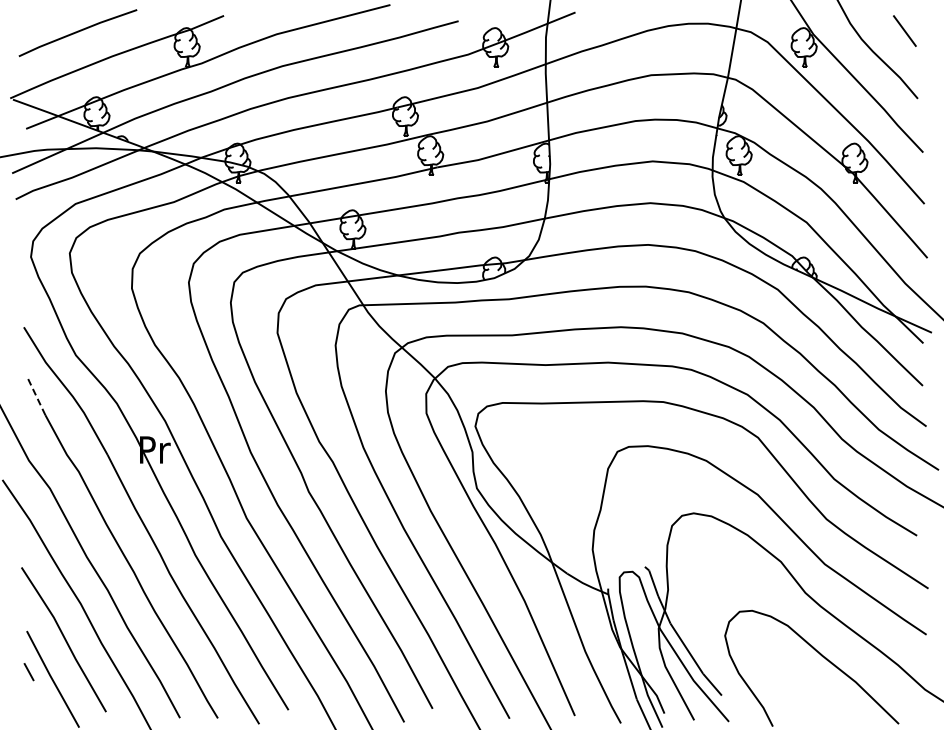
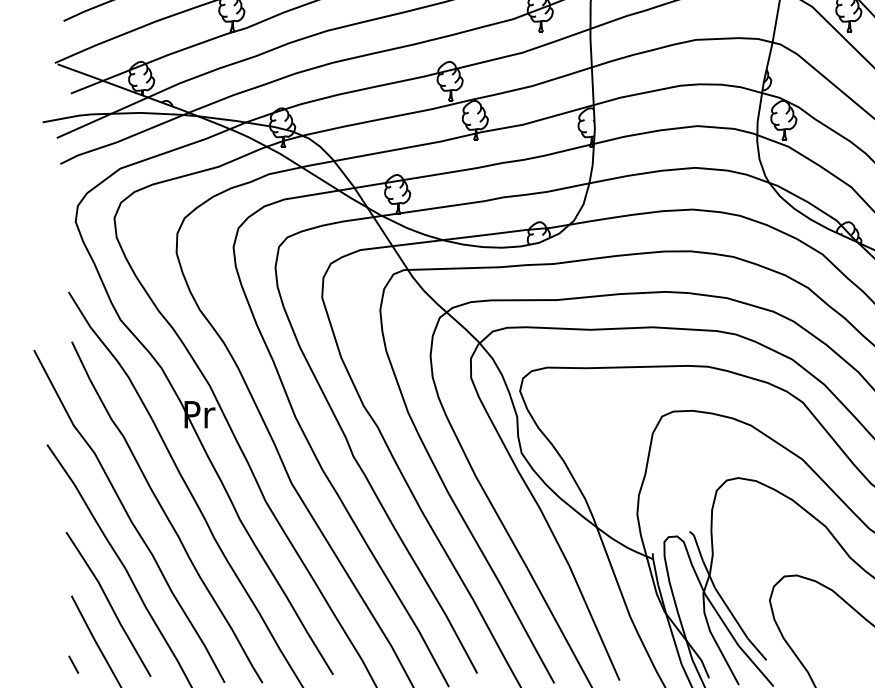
line: (36, 395) -> (81, 360), dashed -> solid
line: (28, 672) -> (73, 665), moved

